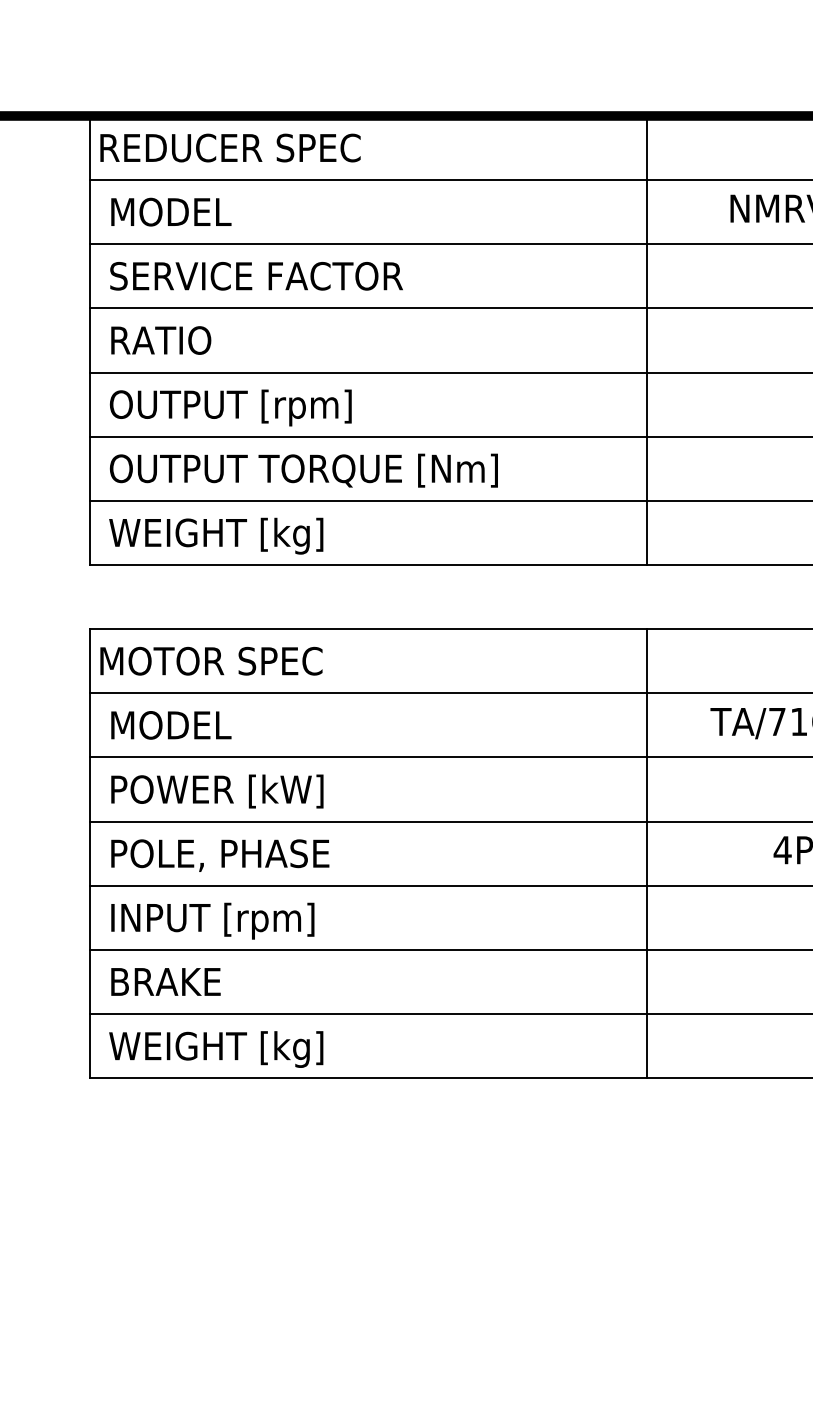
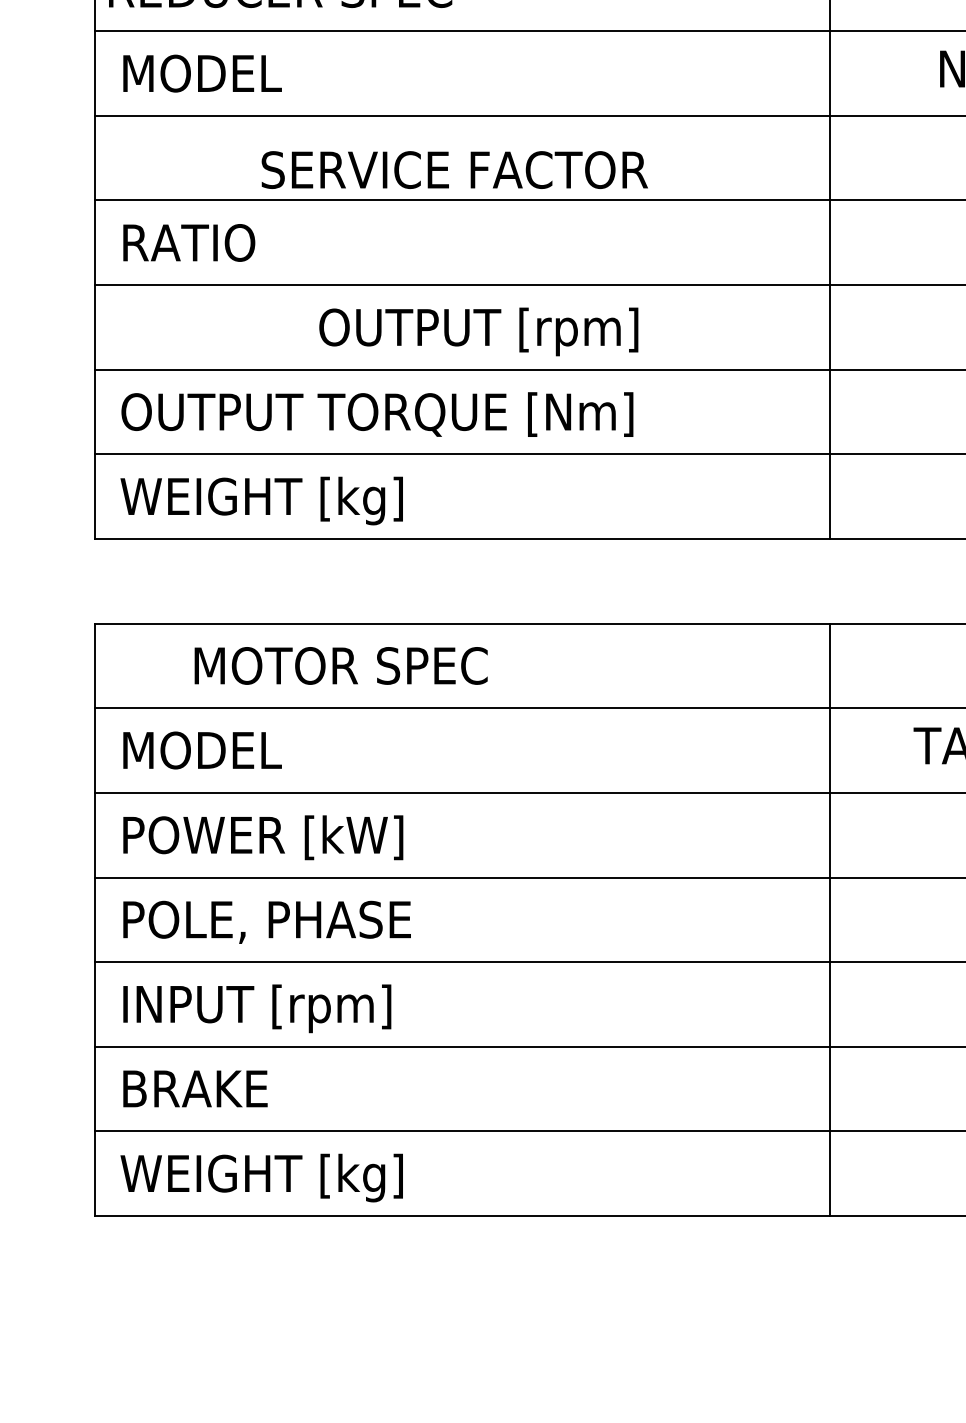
text: (256, 276) -> (454, 170), moved
text: (230, 407) -> (478, 331), moved
text: (211, 660) -> (341, 664), moved

